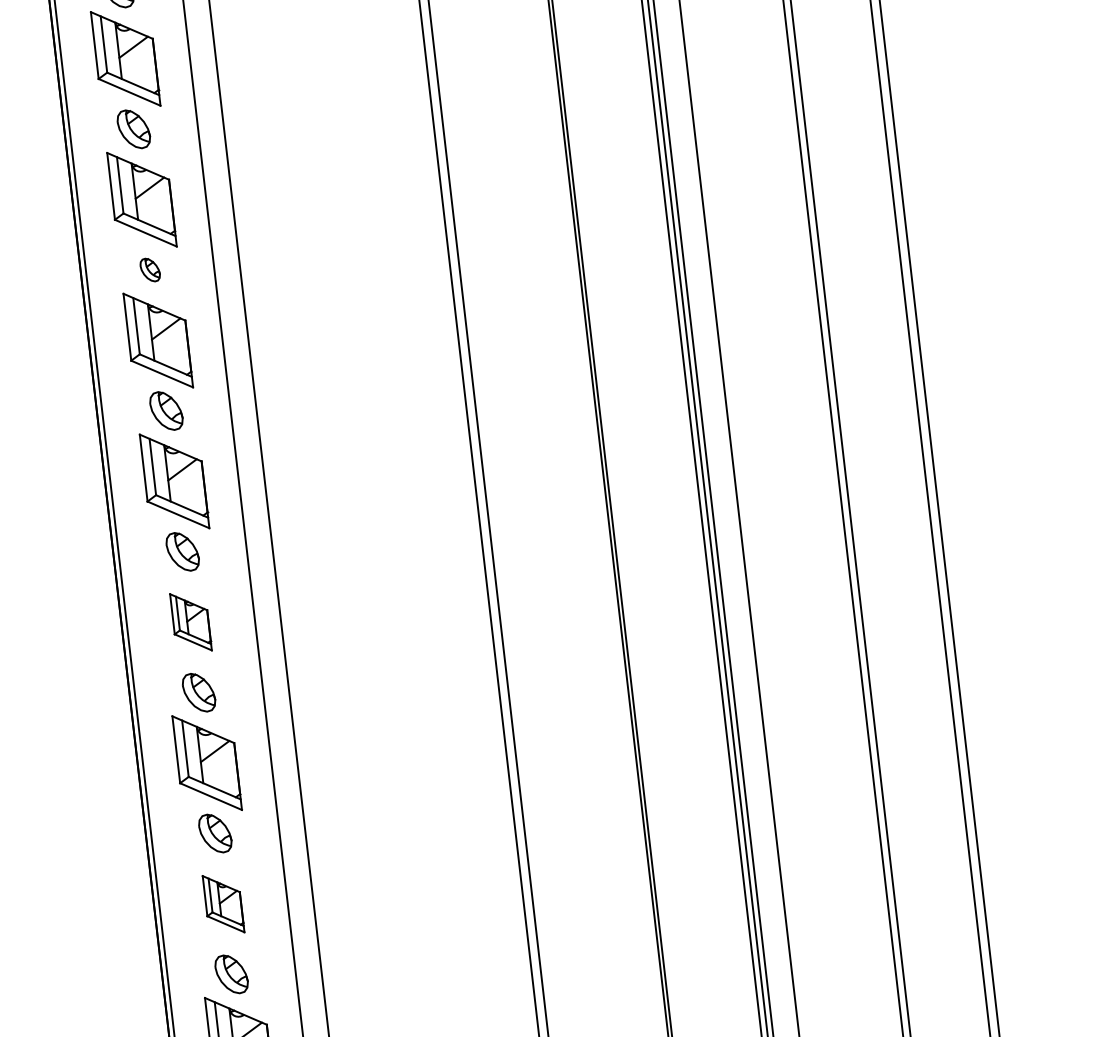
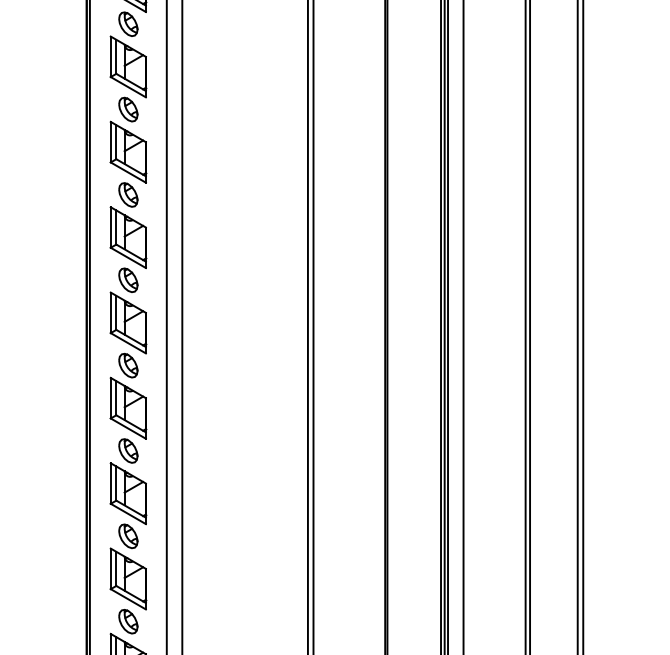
part: (150, 269) -> (128, 109), size x1.67
part: (191, 621) -> (128, 322), size x1.67
part: (223, 903) -> (128, 493), size x1.67

